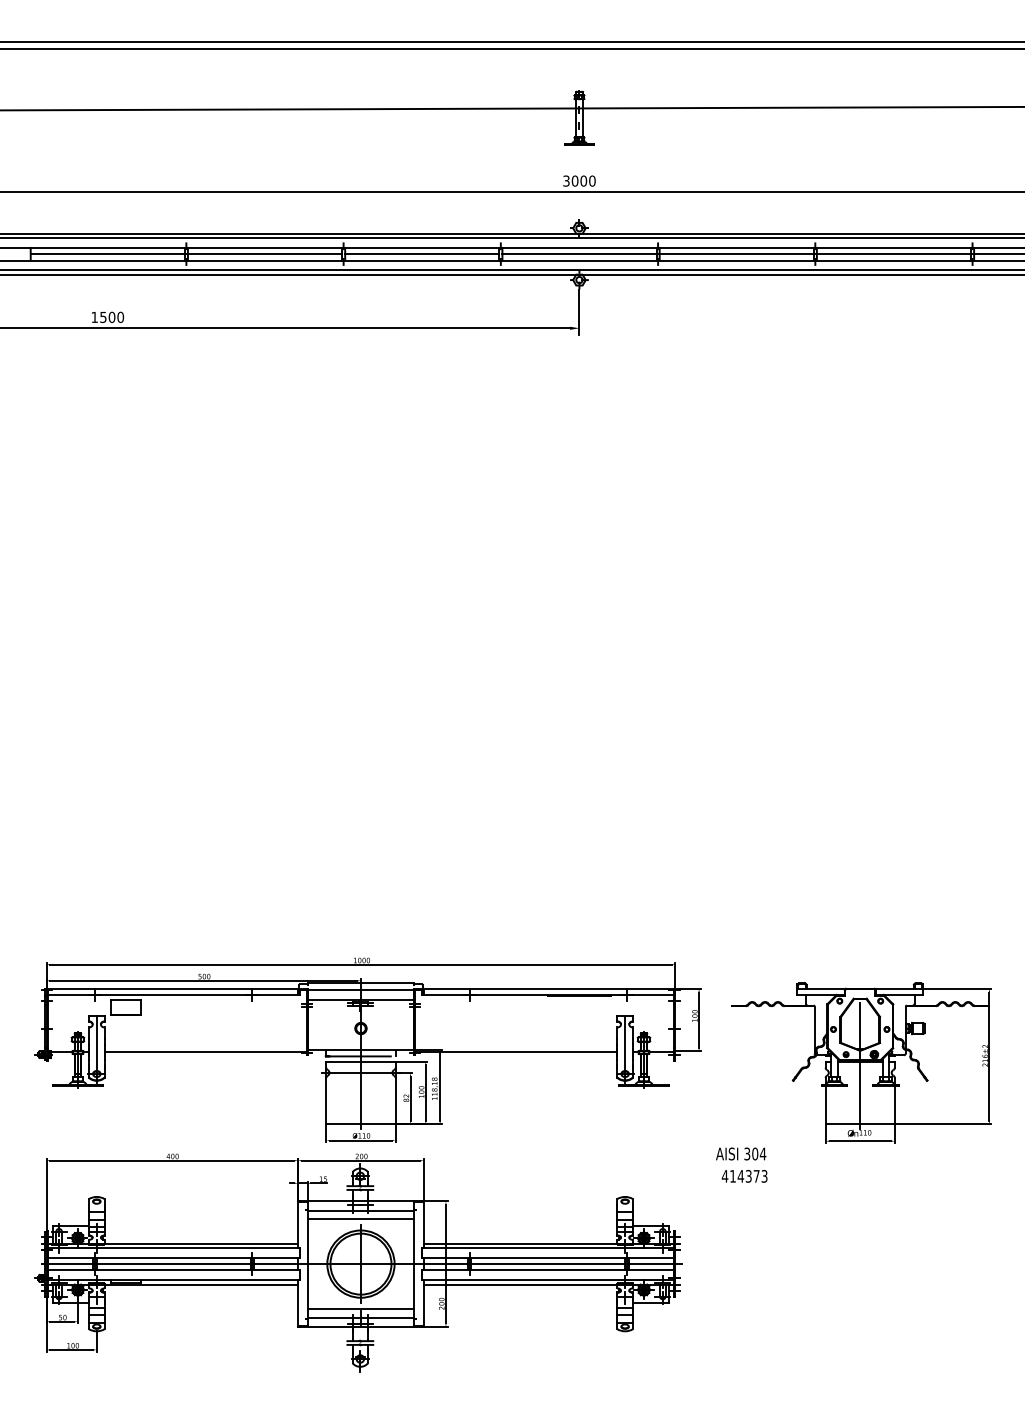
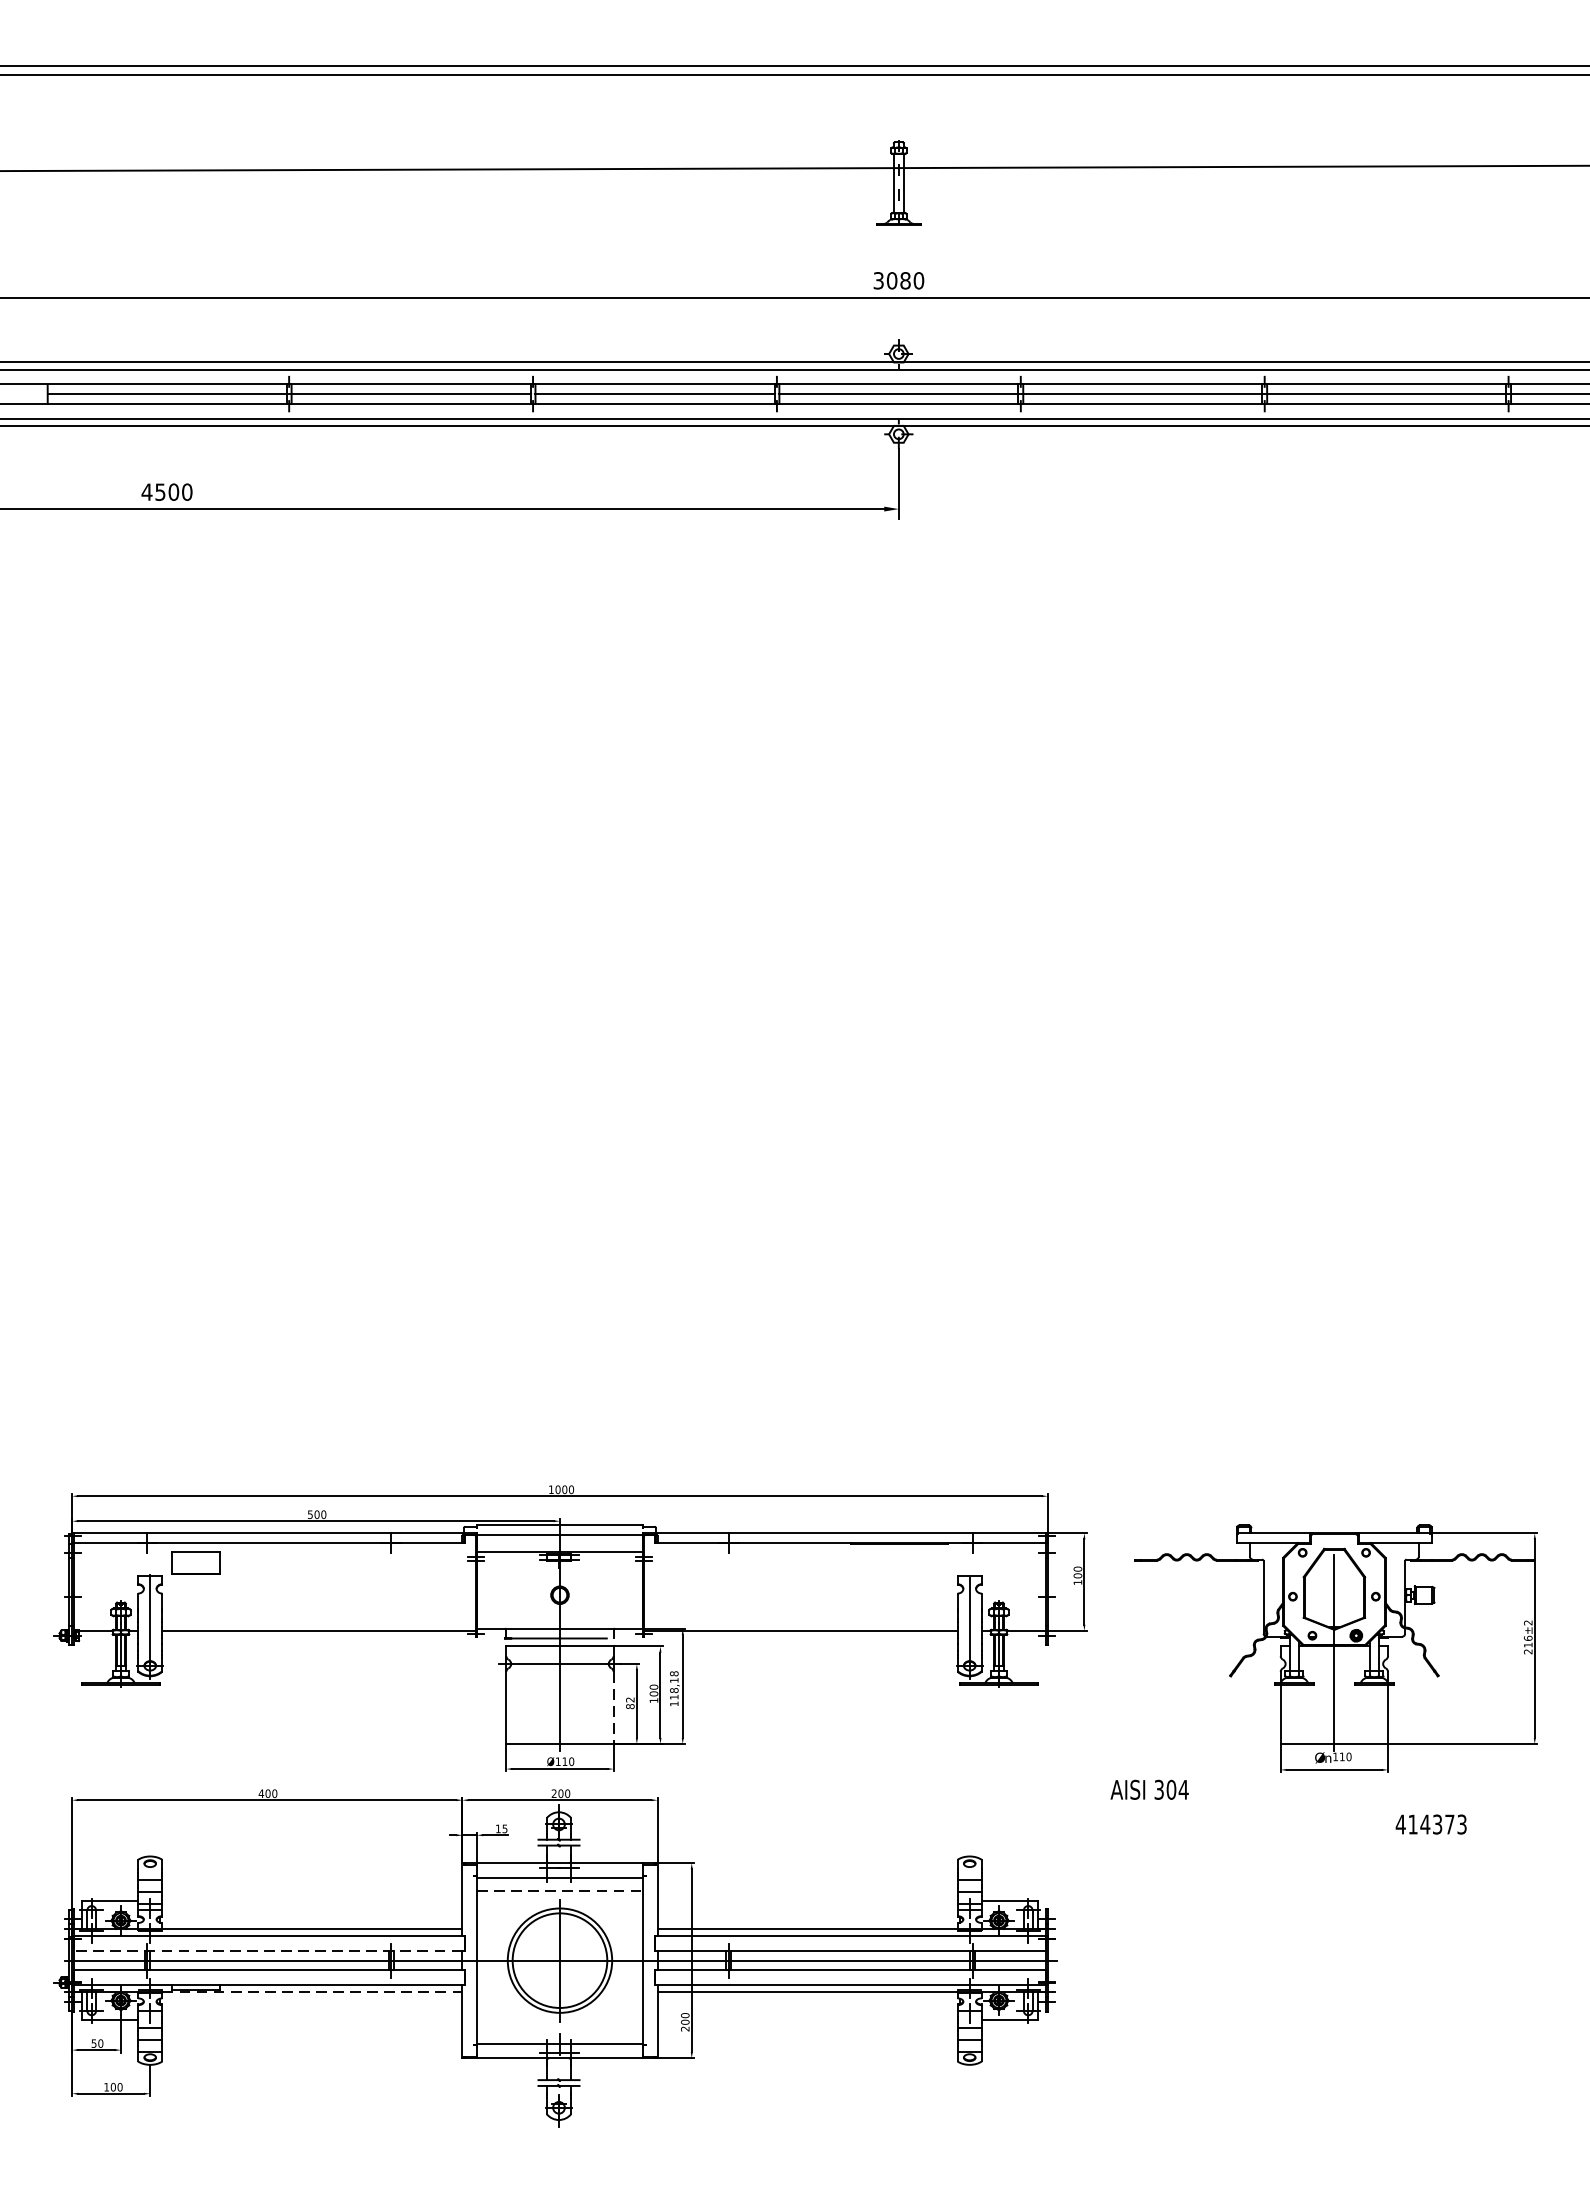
text: (583, 180) -> (905, 279), 3000 -> 3080
text: (94, 317) -> (146, 492), 1500 -> 4500
line: (395, 1101) -> (613, 1708), solid -> dashed
text: (744, 1176) -> (1430, 1824), moved
line: (361, 1219) -> (560, 1891), solid -> dashed
line: (172, 1257) -> (267, 1950), solid -> dashed
line: (201, 1284) -> (312, 1992), solid -> dashed
line: (360, 1308) -> (559, 2029), removed

